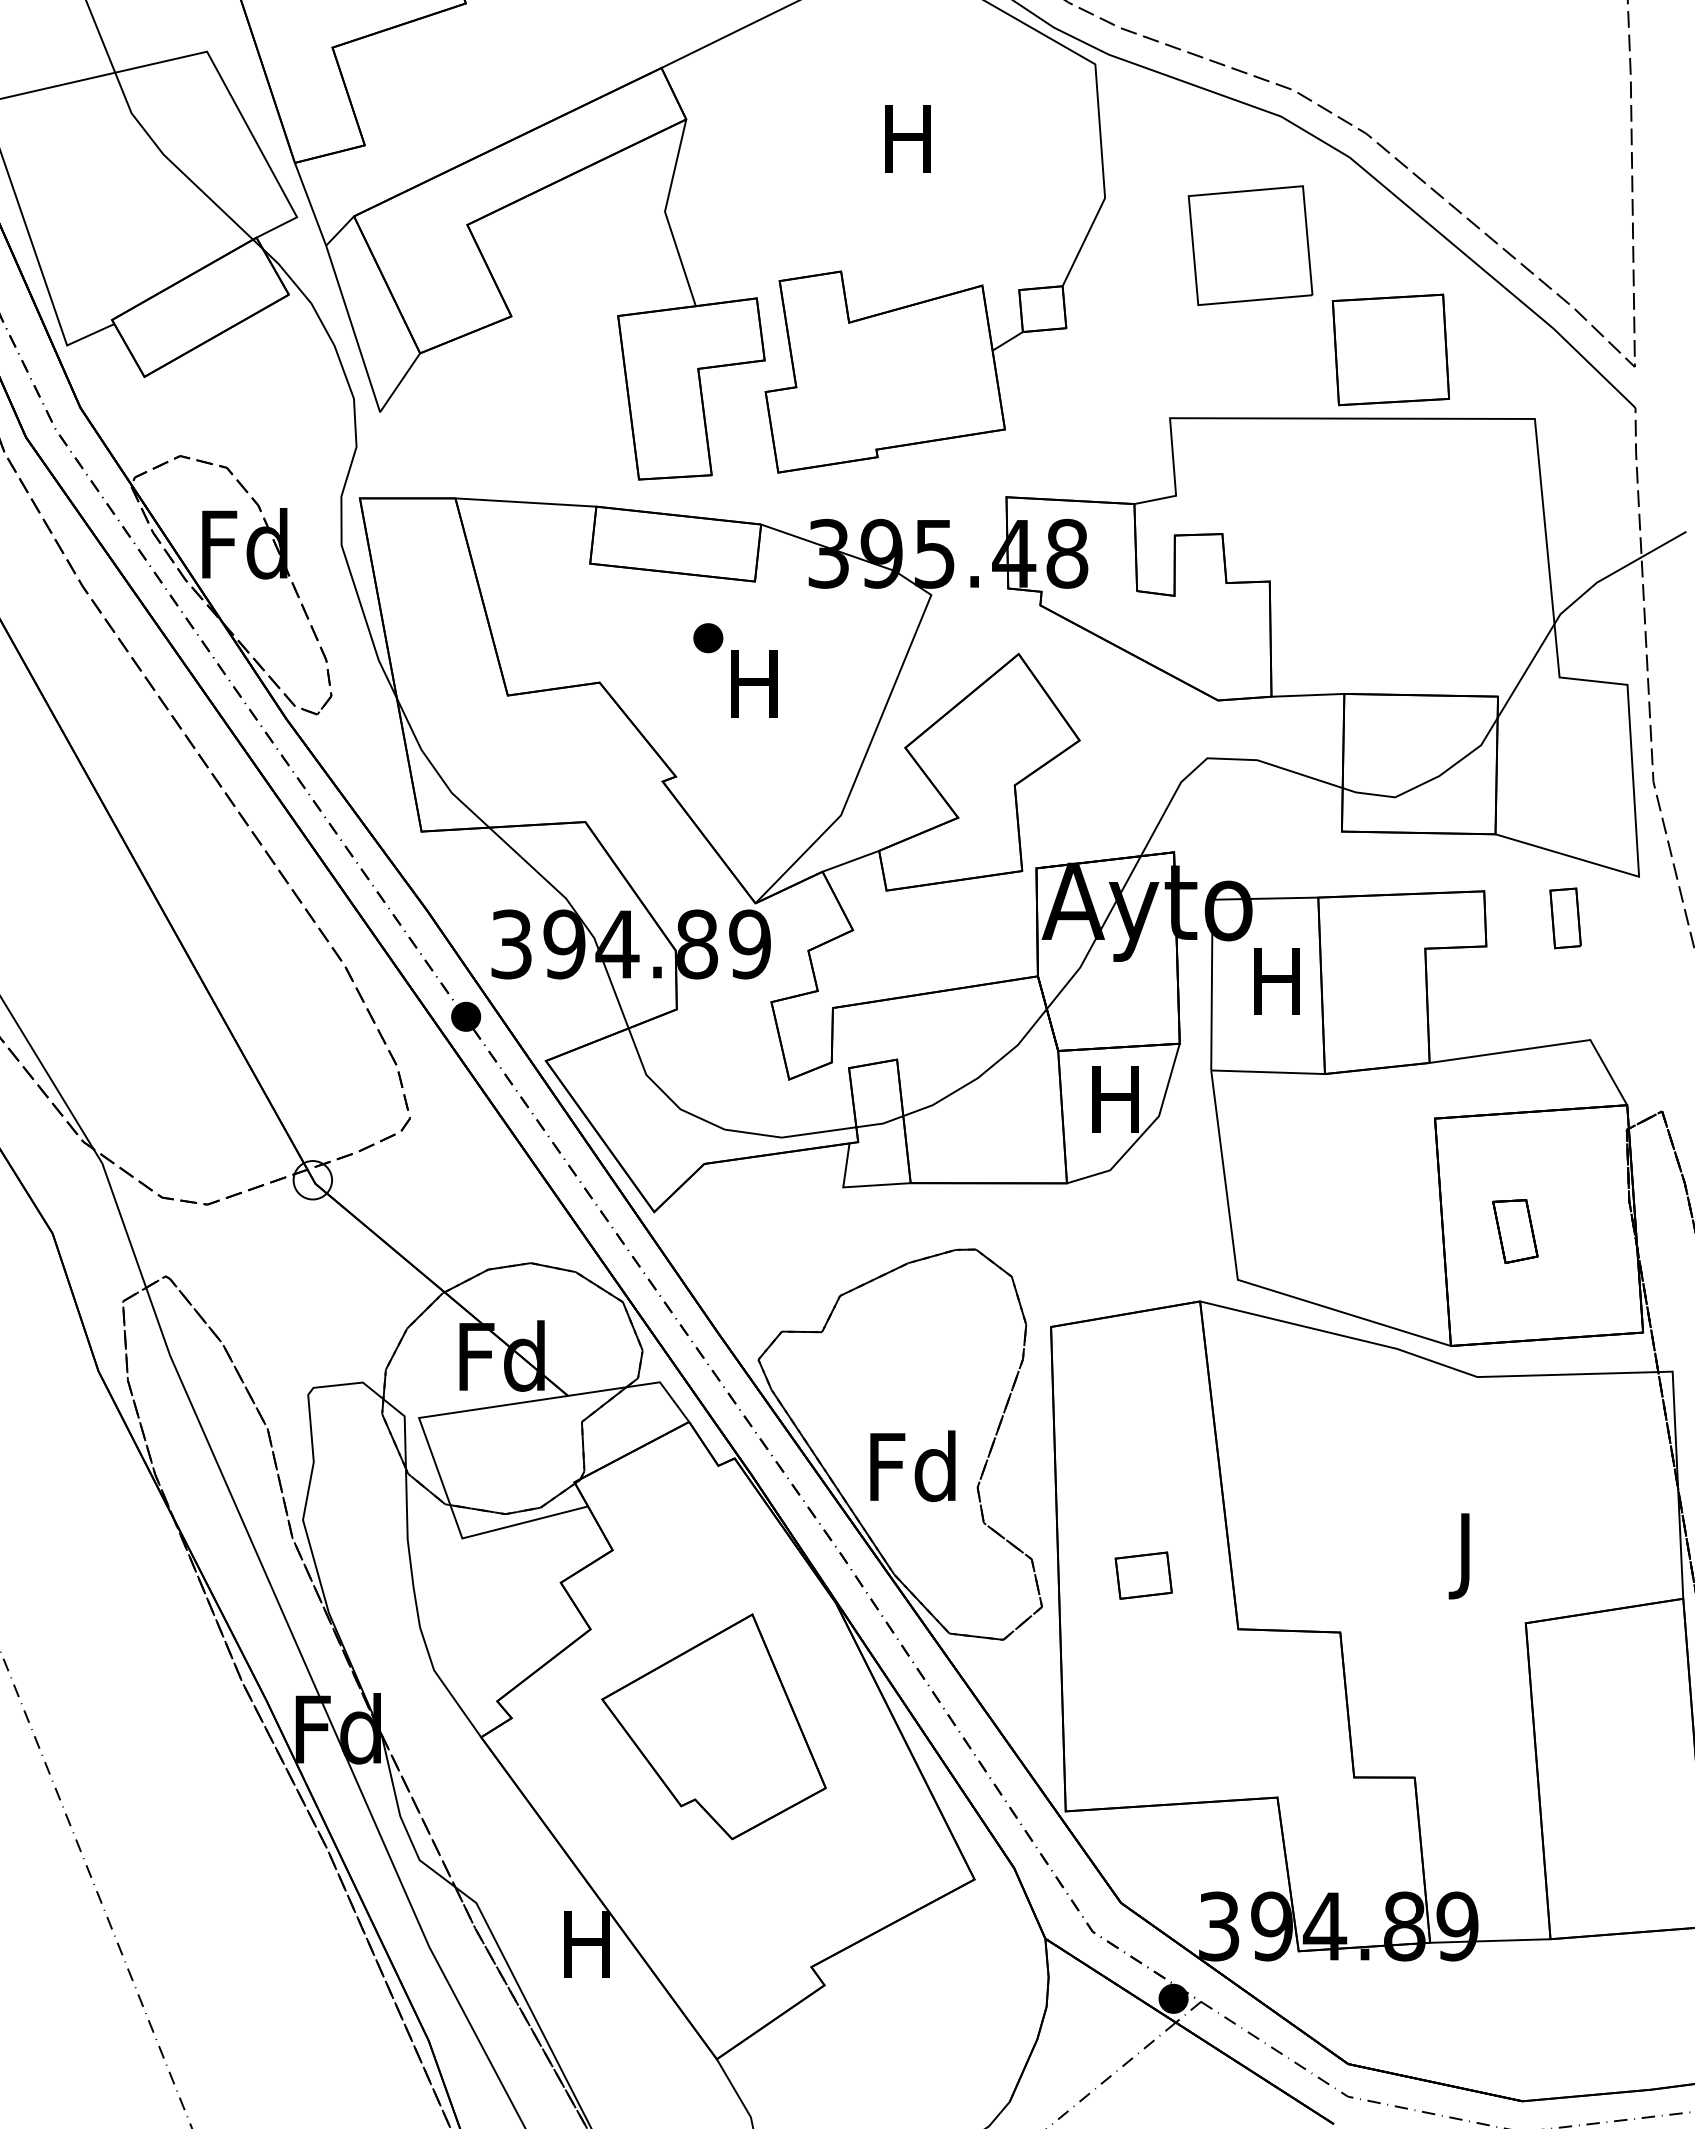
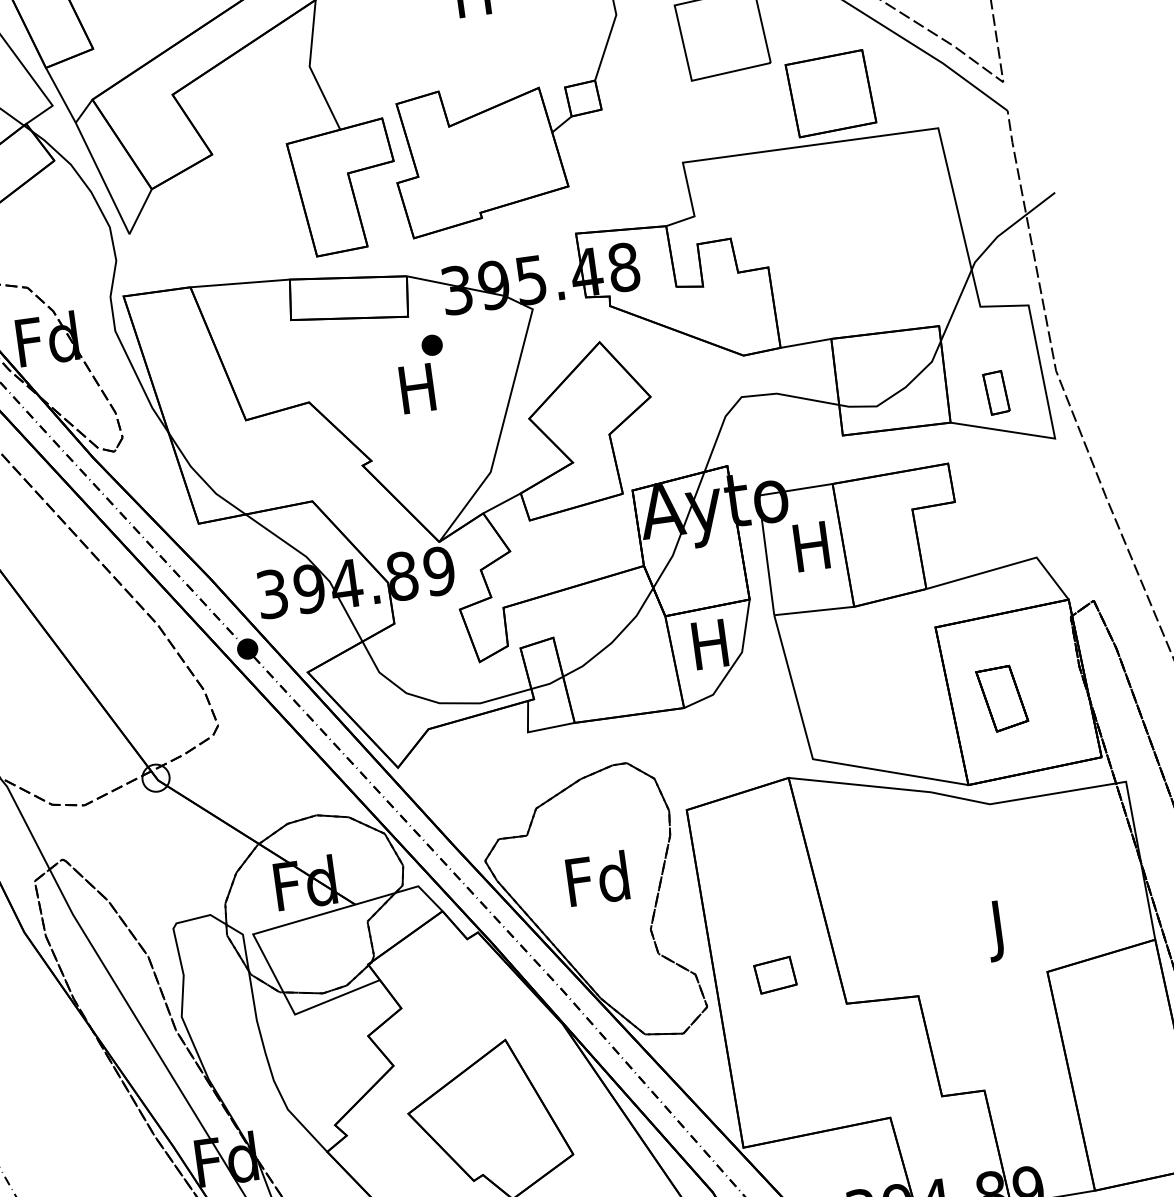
part: (708, 638) -> (432, 345), moved
part: (1565, 918) -> (996, 393), moved
part: (1515, 1231) -> (1002, 698), size x1.43
text: (912, 1466) -> (597, 879), moved

